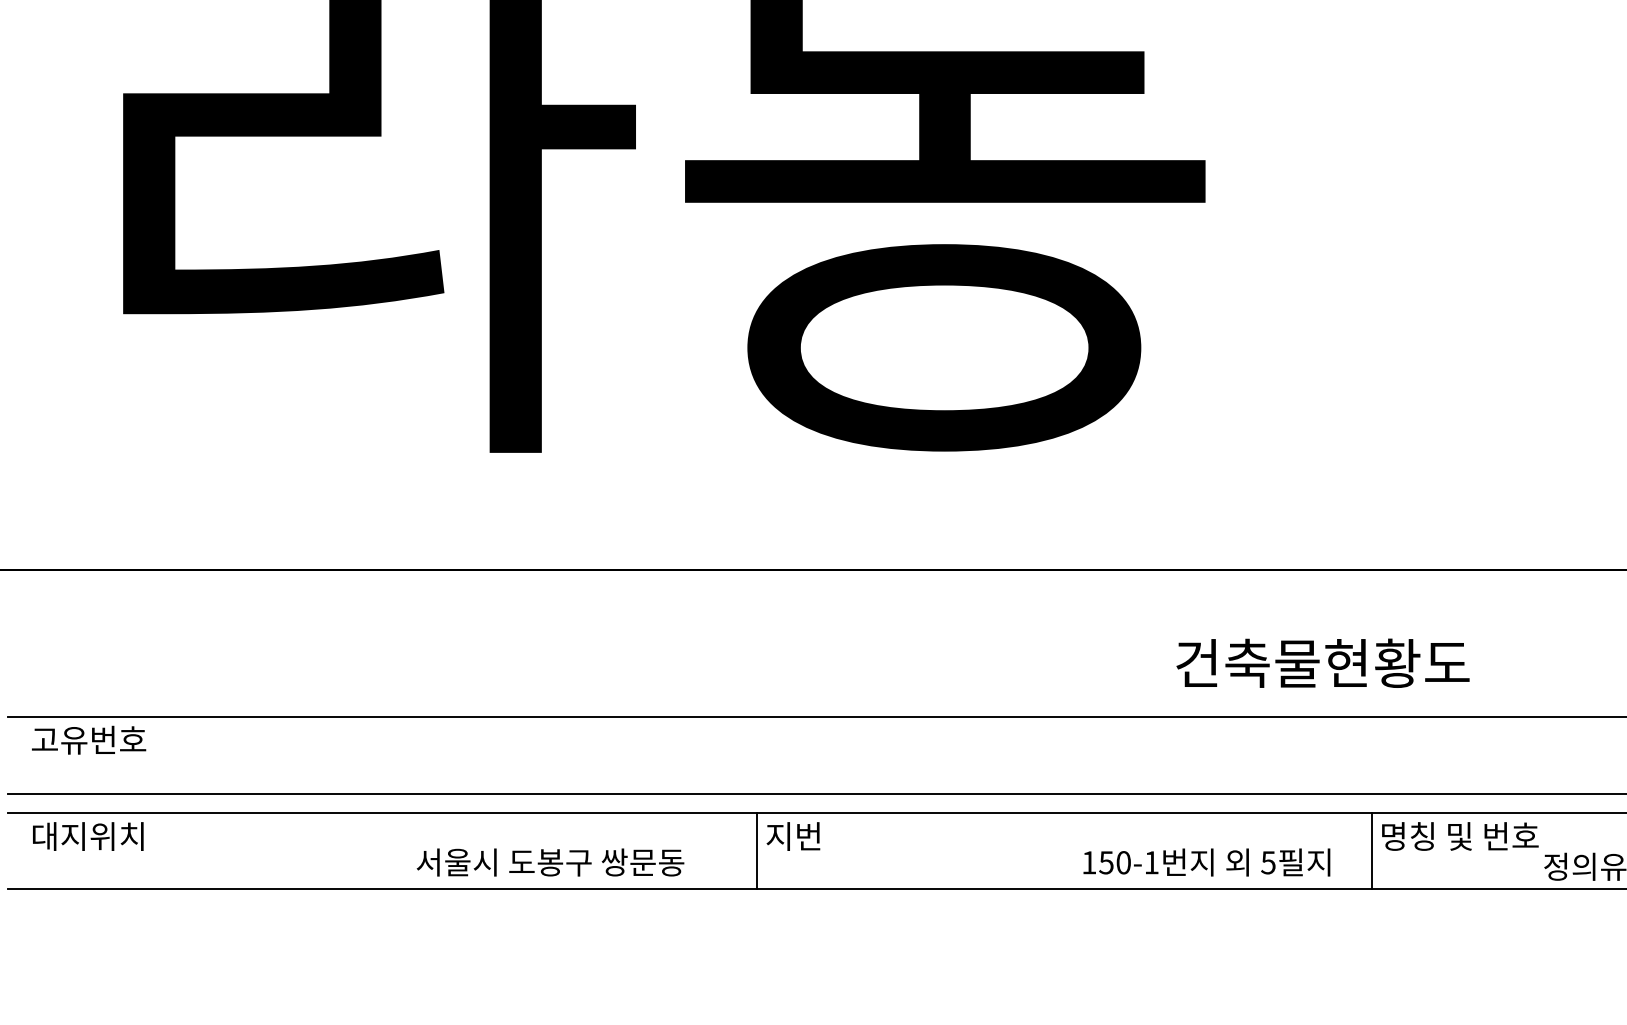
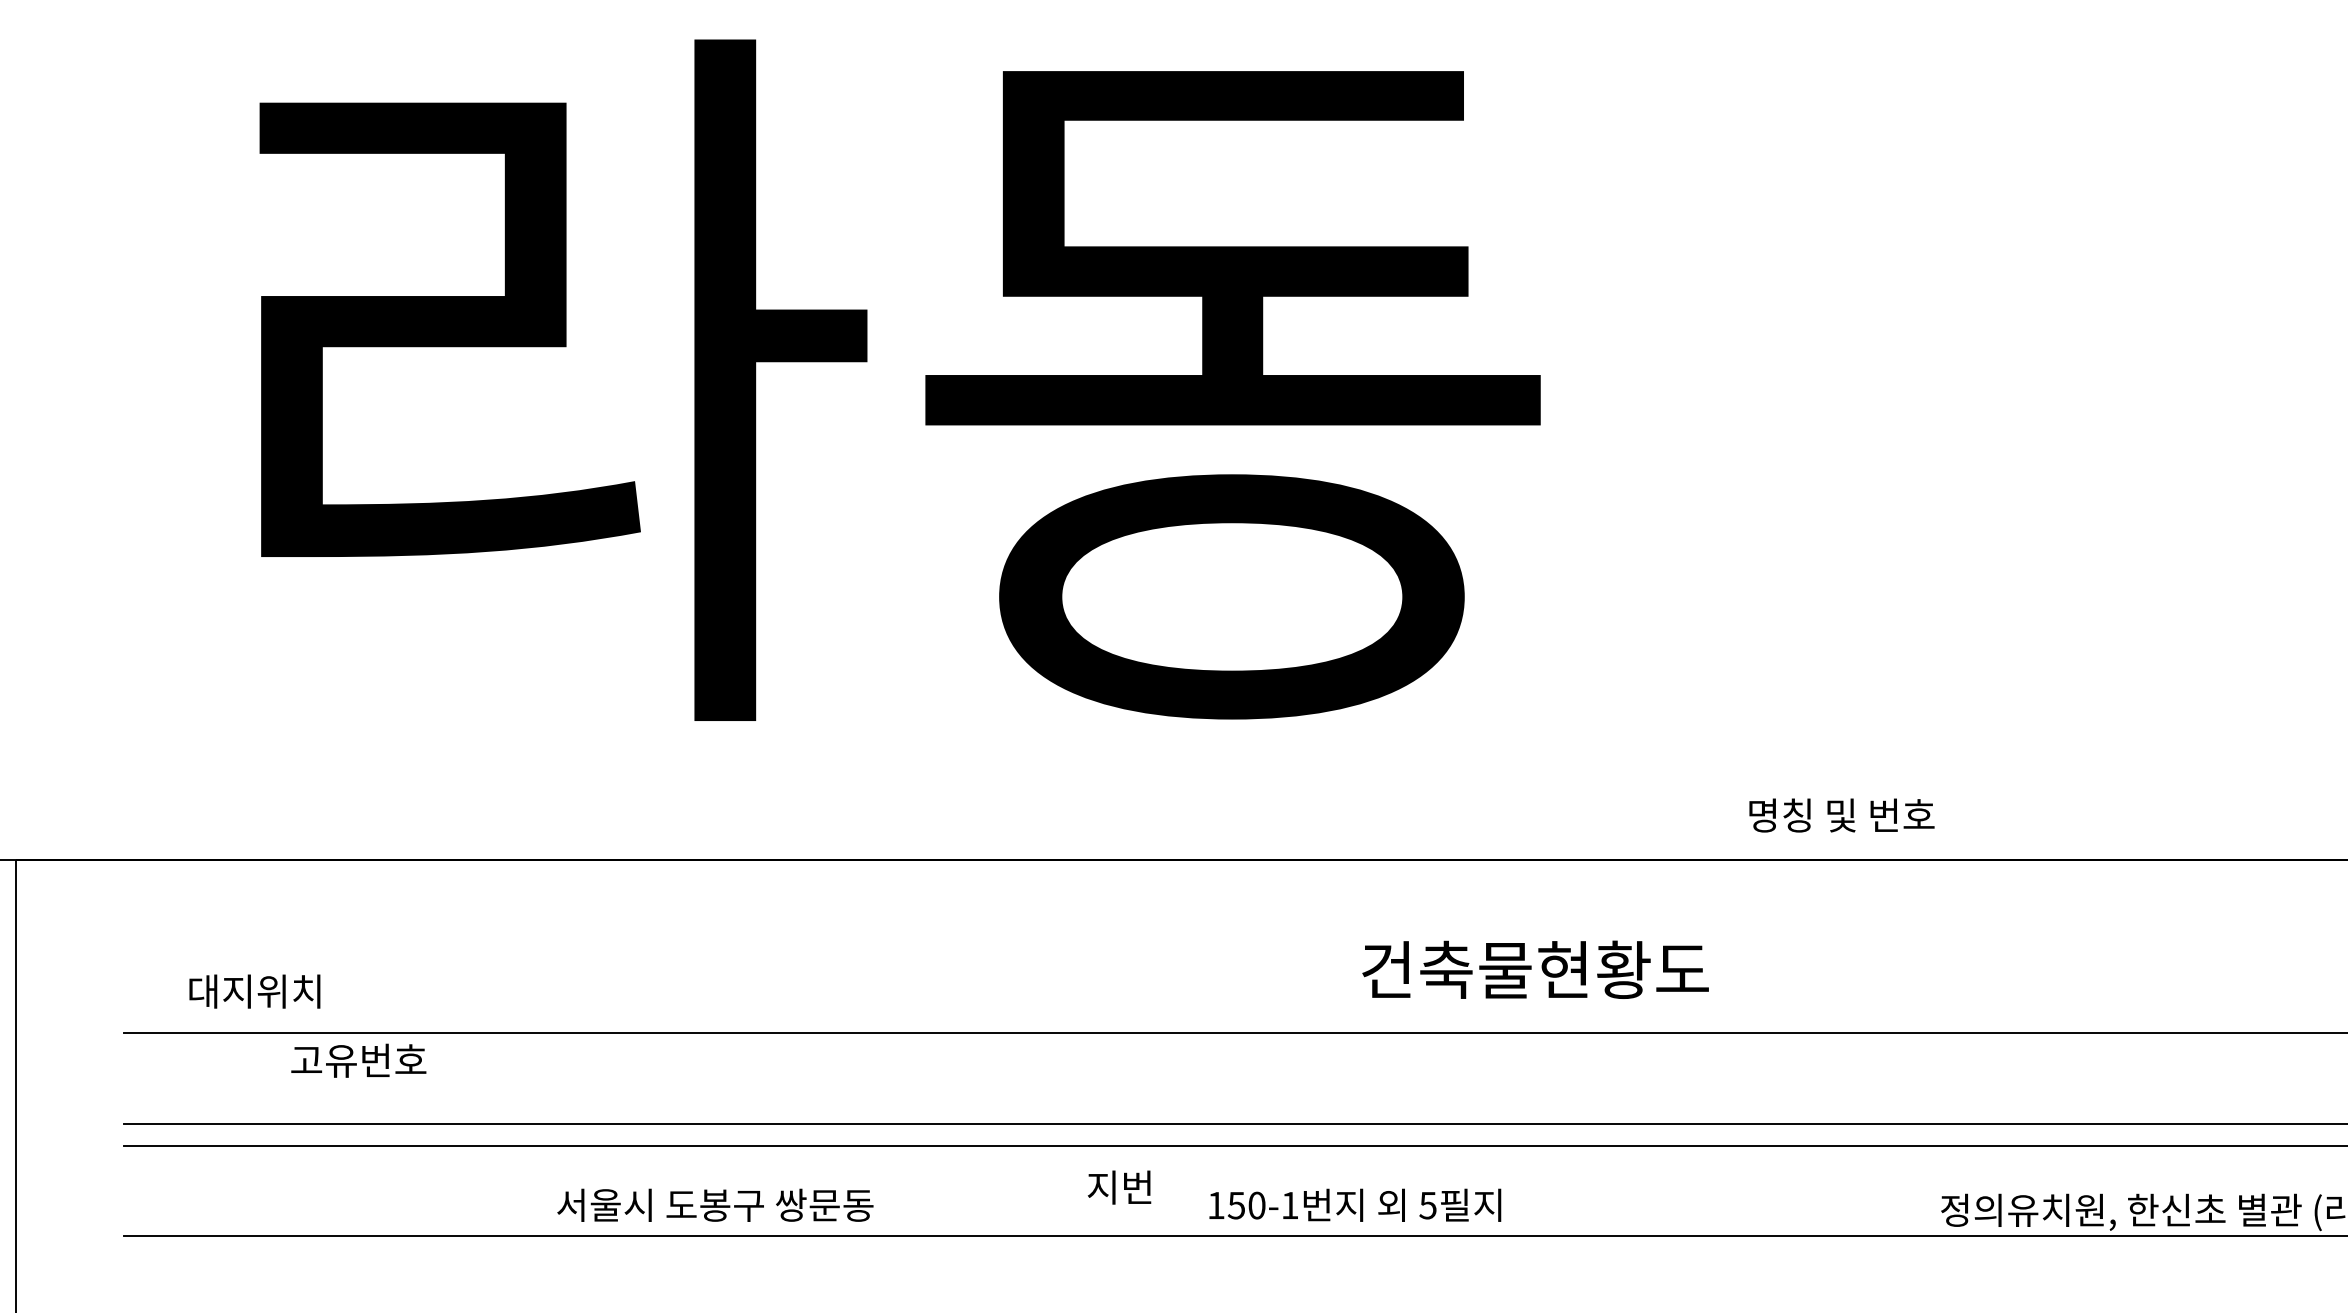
text: (1322, 663) -> (1535, 969), moved
text: (88, 740) -> (358, 1060), moved
text: (87, 836) -> (254, 991), moved
text: (793, 836) -> (1119, 1187), moved
text: (1459, 836) -> (1841, 815), moved
line: (757, 850) -> (1010, 1191), removed
line: (1371, 850) -> (1737, 1191), removed
text: (550, 861) -> (715, 1204), moved
text: (1207, 861) -> (1355, 1204), moved

